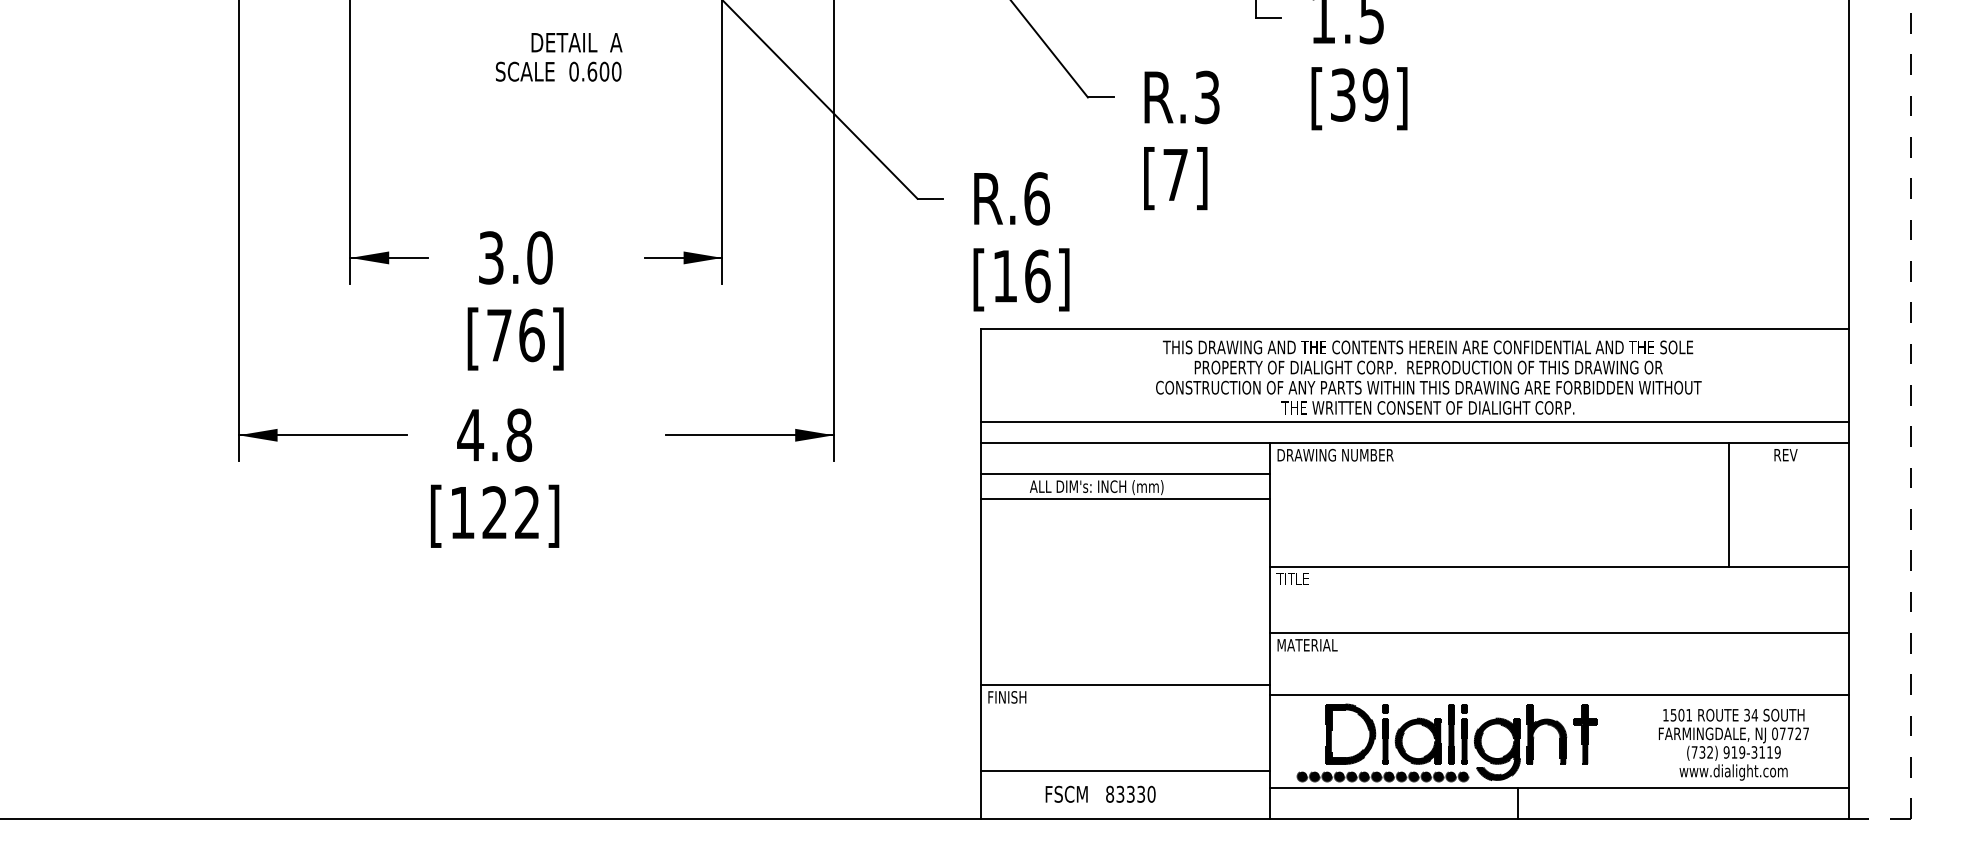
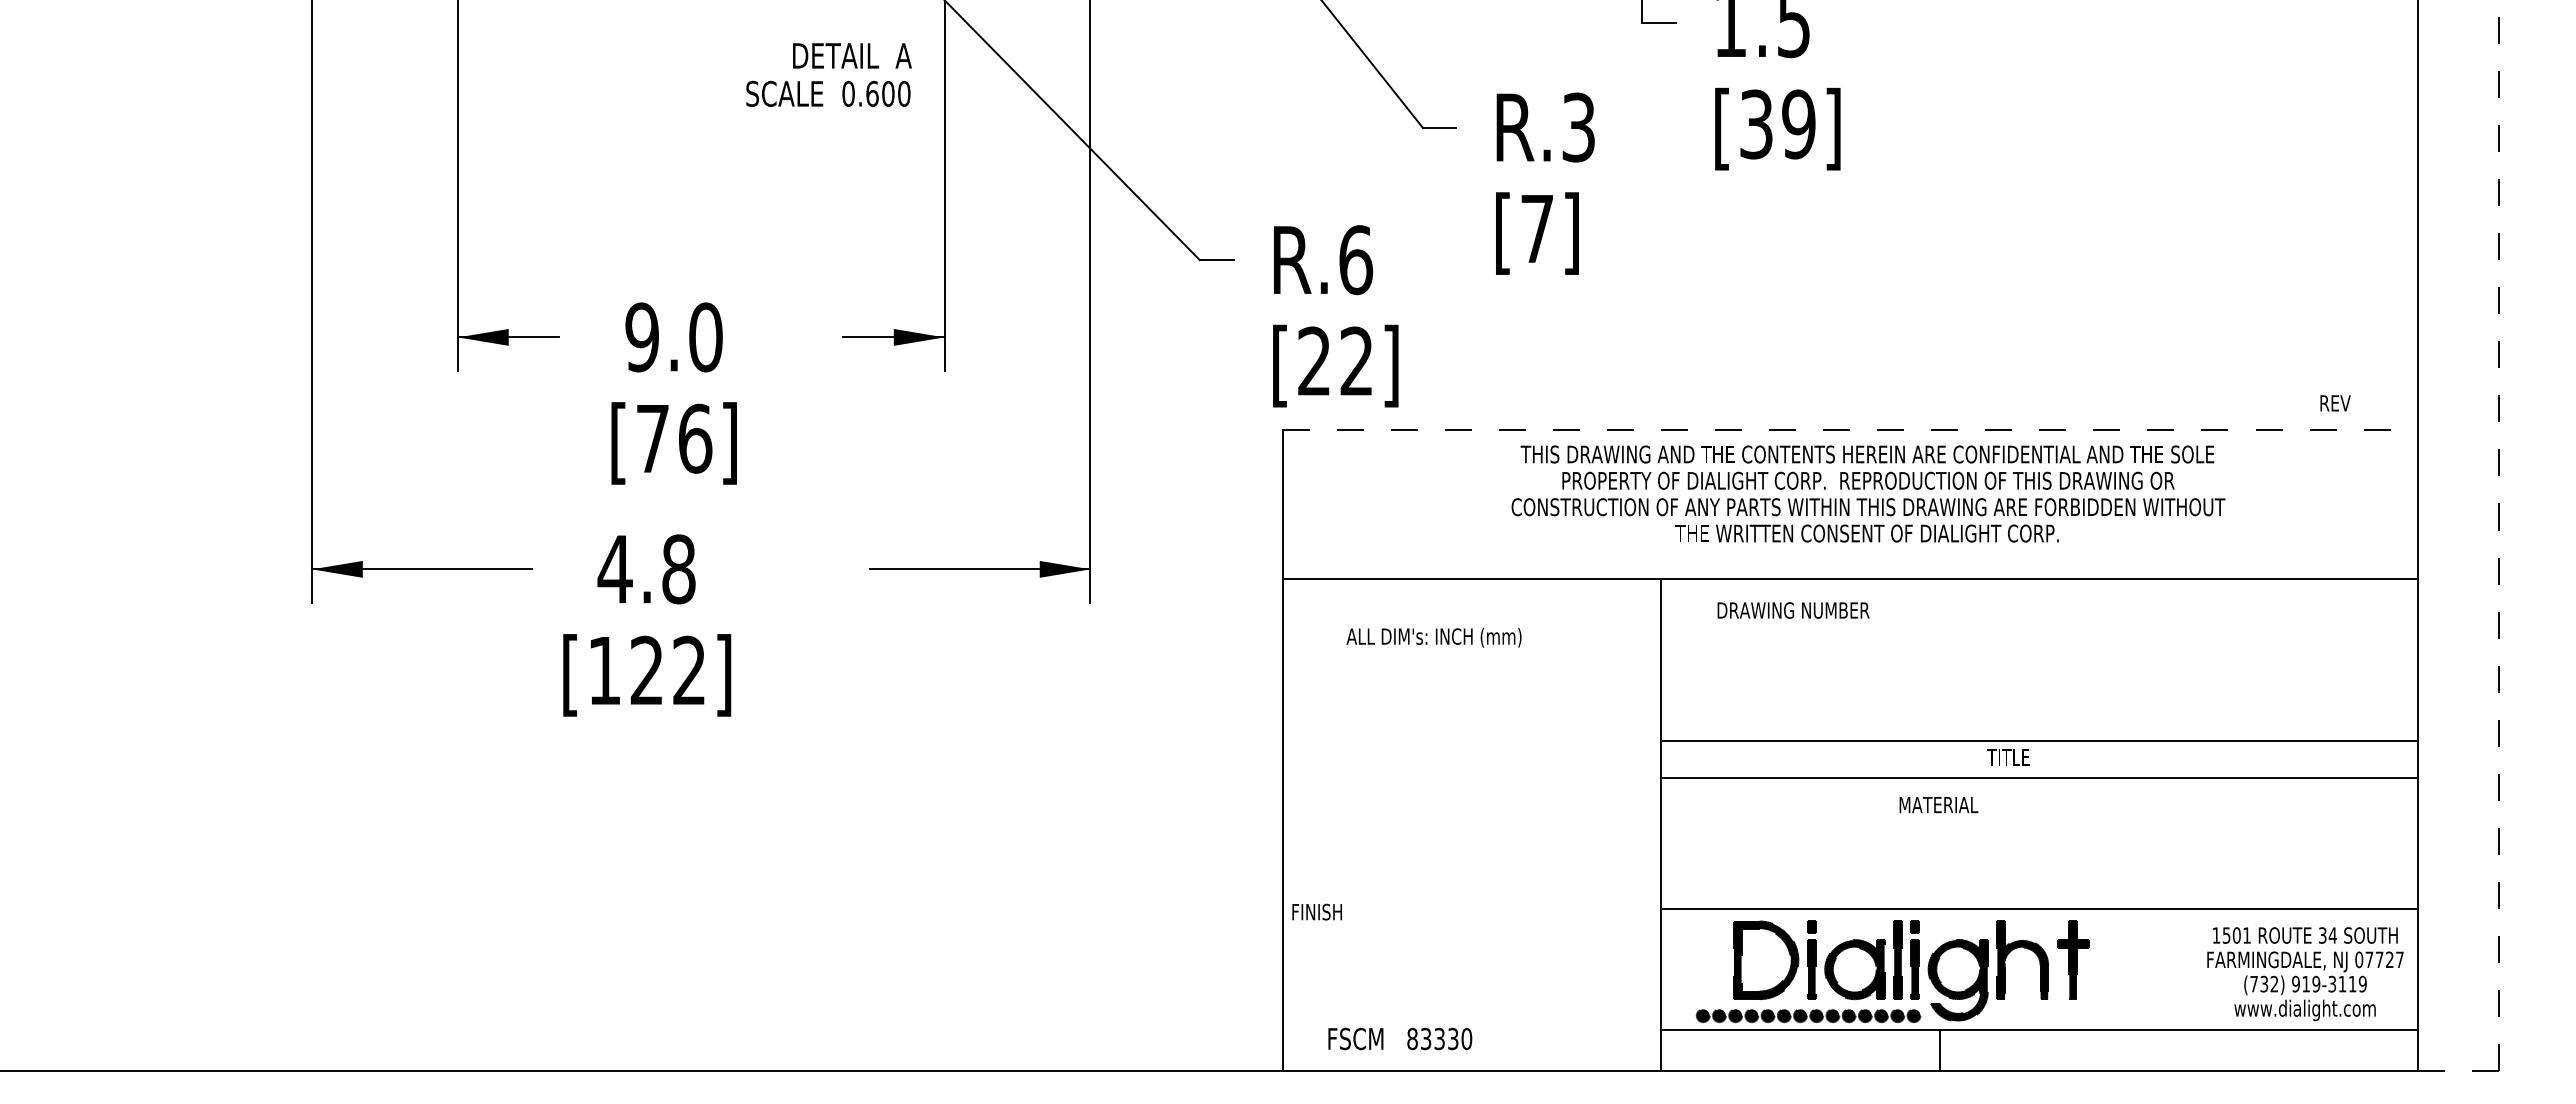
text: (558, 56) -> (828, 74), moved
text: (490, 257) -> (641, 337), 3.0 -> 9.0
text: (1021, 276) -> (1335, 361), [16] -> [22]
line: (1415, 329) -> (1850, 430), solid -> dashed
line: (1414, 422) -> (1849, 552), removed
text: (1335, 455) -> (1793, 610), moved
text: (1785, 455) -> (2335, 403), moved
line: (1125, 473) -> (1471, 619), removed
line: (1125, 498) -> (1471, 652), removed
line: (1728, 504) -> (2260, 660), removed
text: (1292, 579) -> (2008, 757), moved
line: (1558, 632) -> (2038, 777), moved
text: (1307, 645) -> (1938, 805), moved
line: (1125, 684) -> (1471, 895), removed
text: (1733, 745) -> (2305, 974), moved
line: (1125, 771) -> (1471, 1008), removed
text: (1100, 793) -> (1400, 1038), moved
line: (1518, 803) -> (1940, 1050), moved

